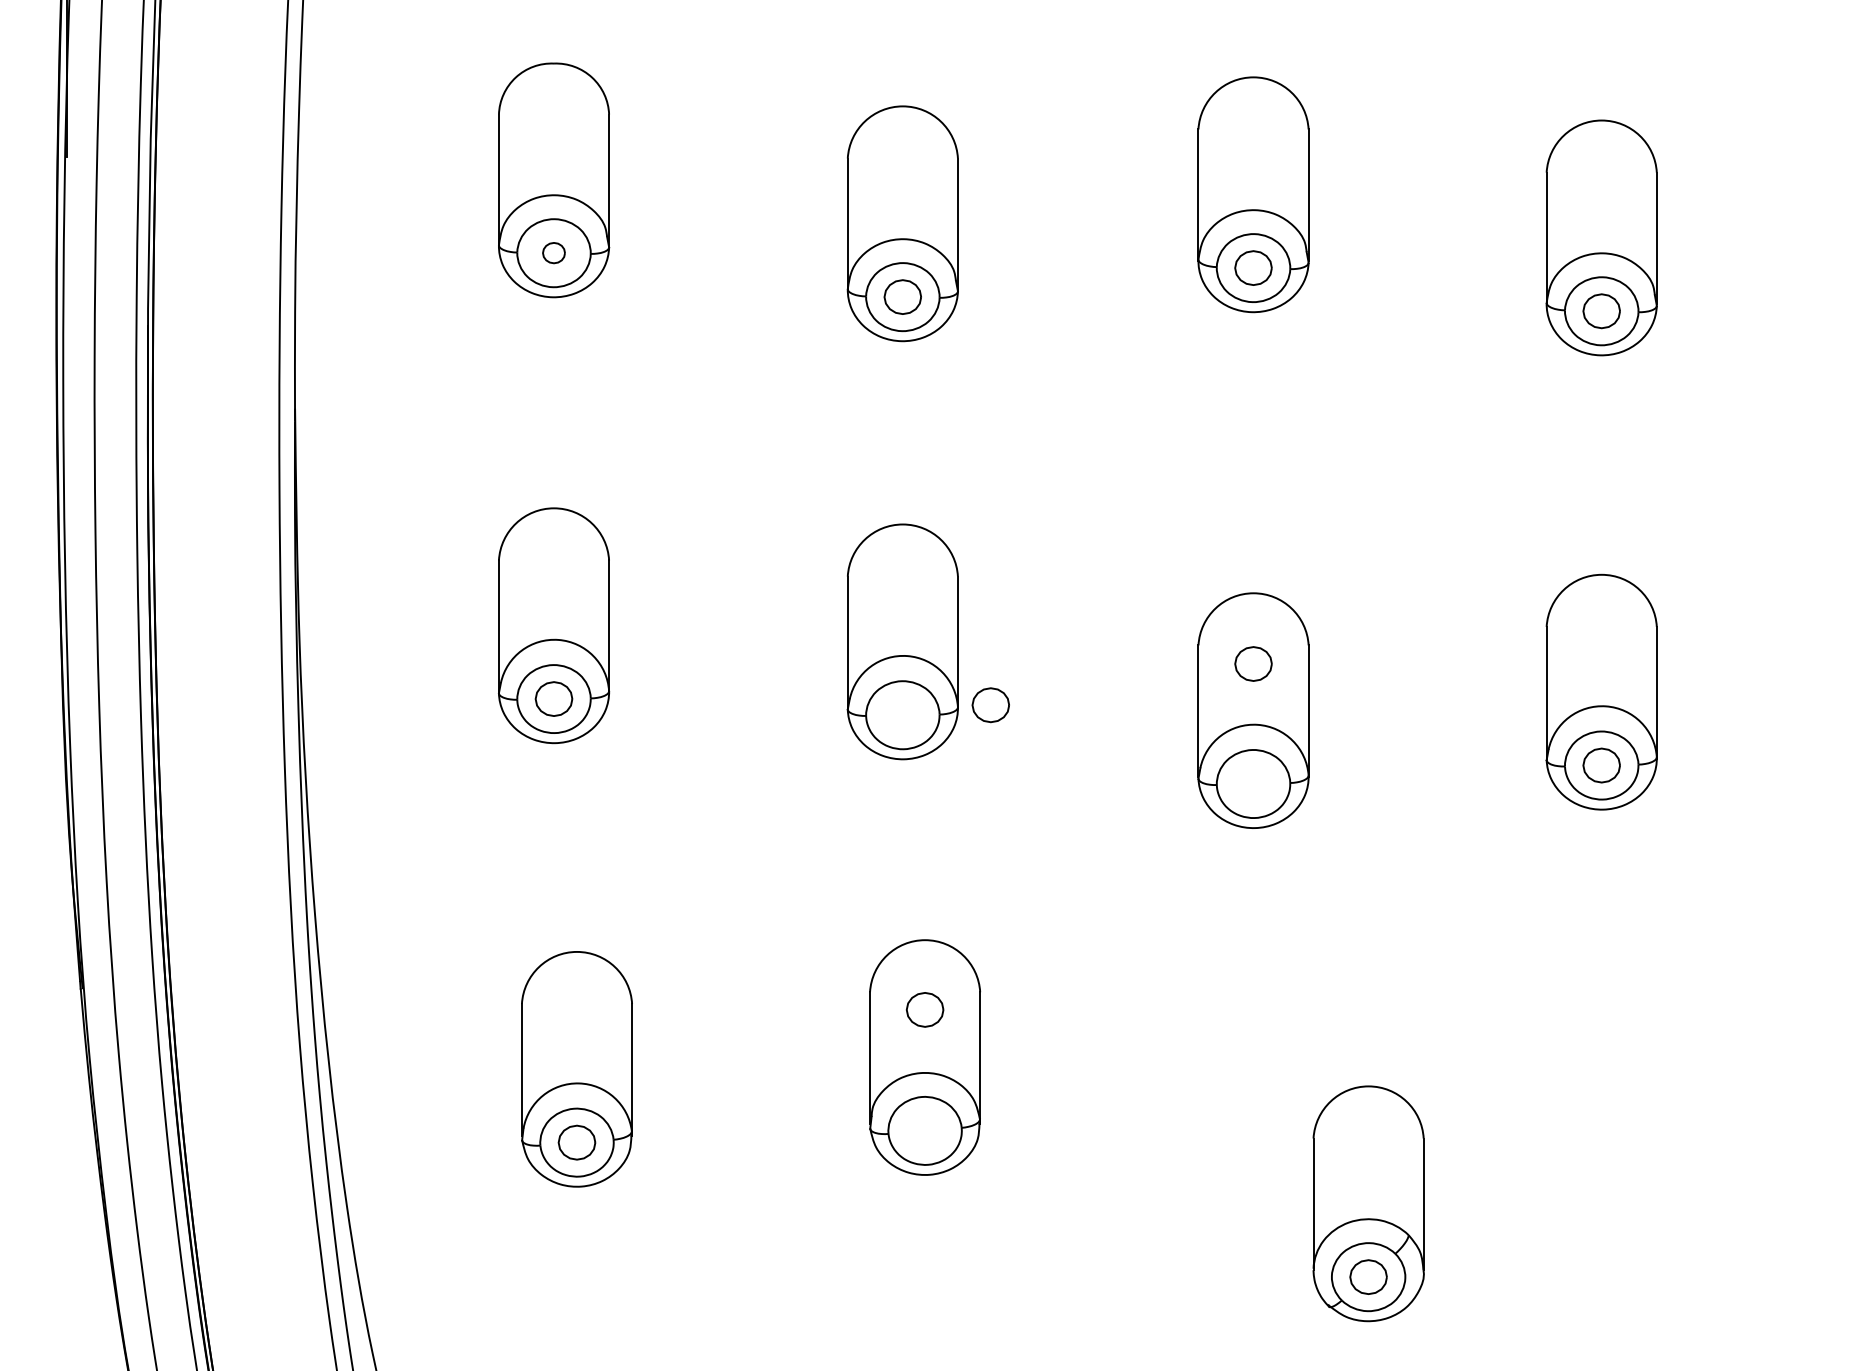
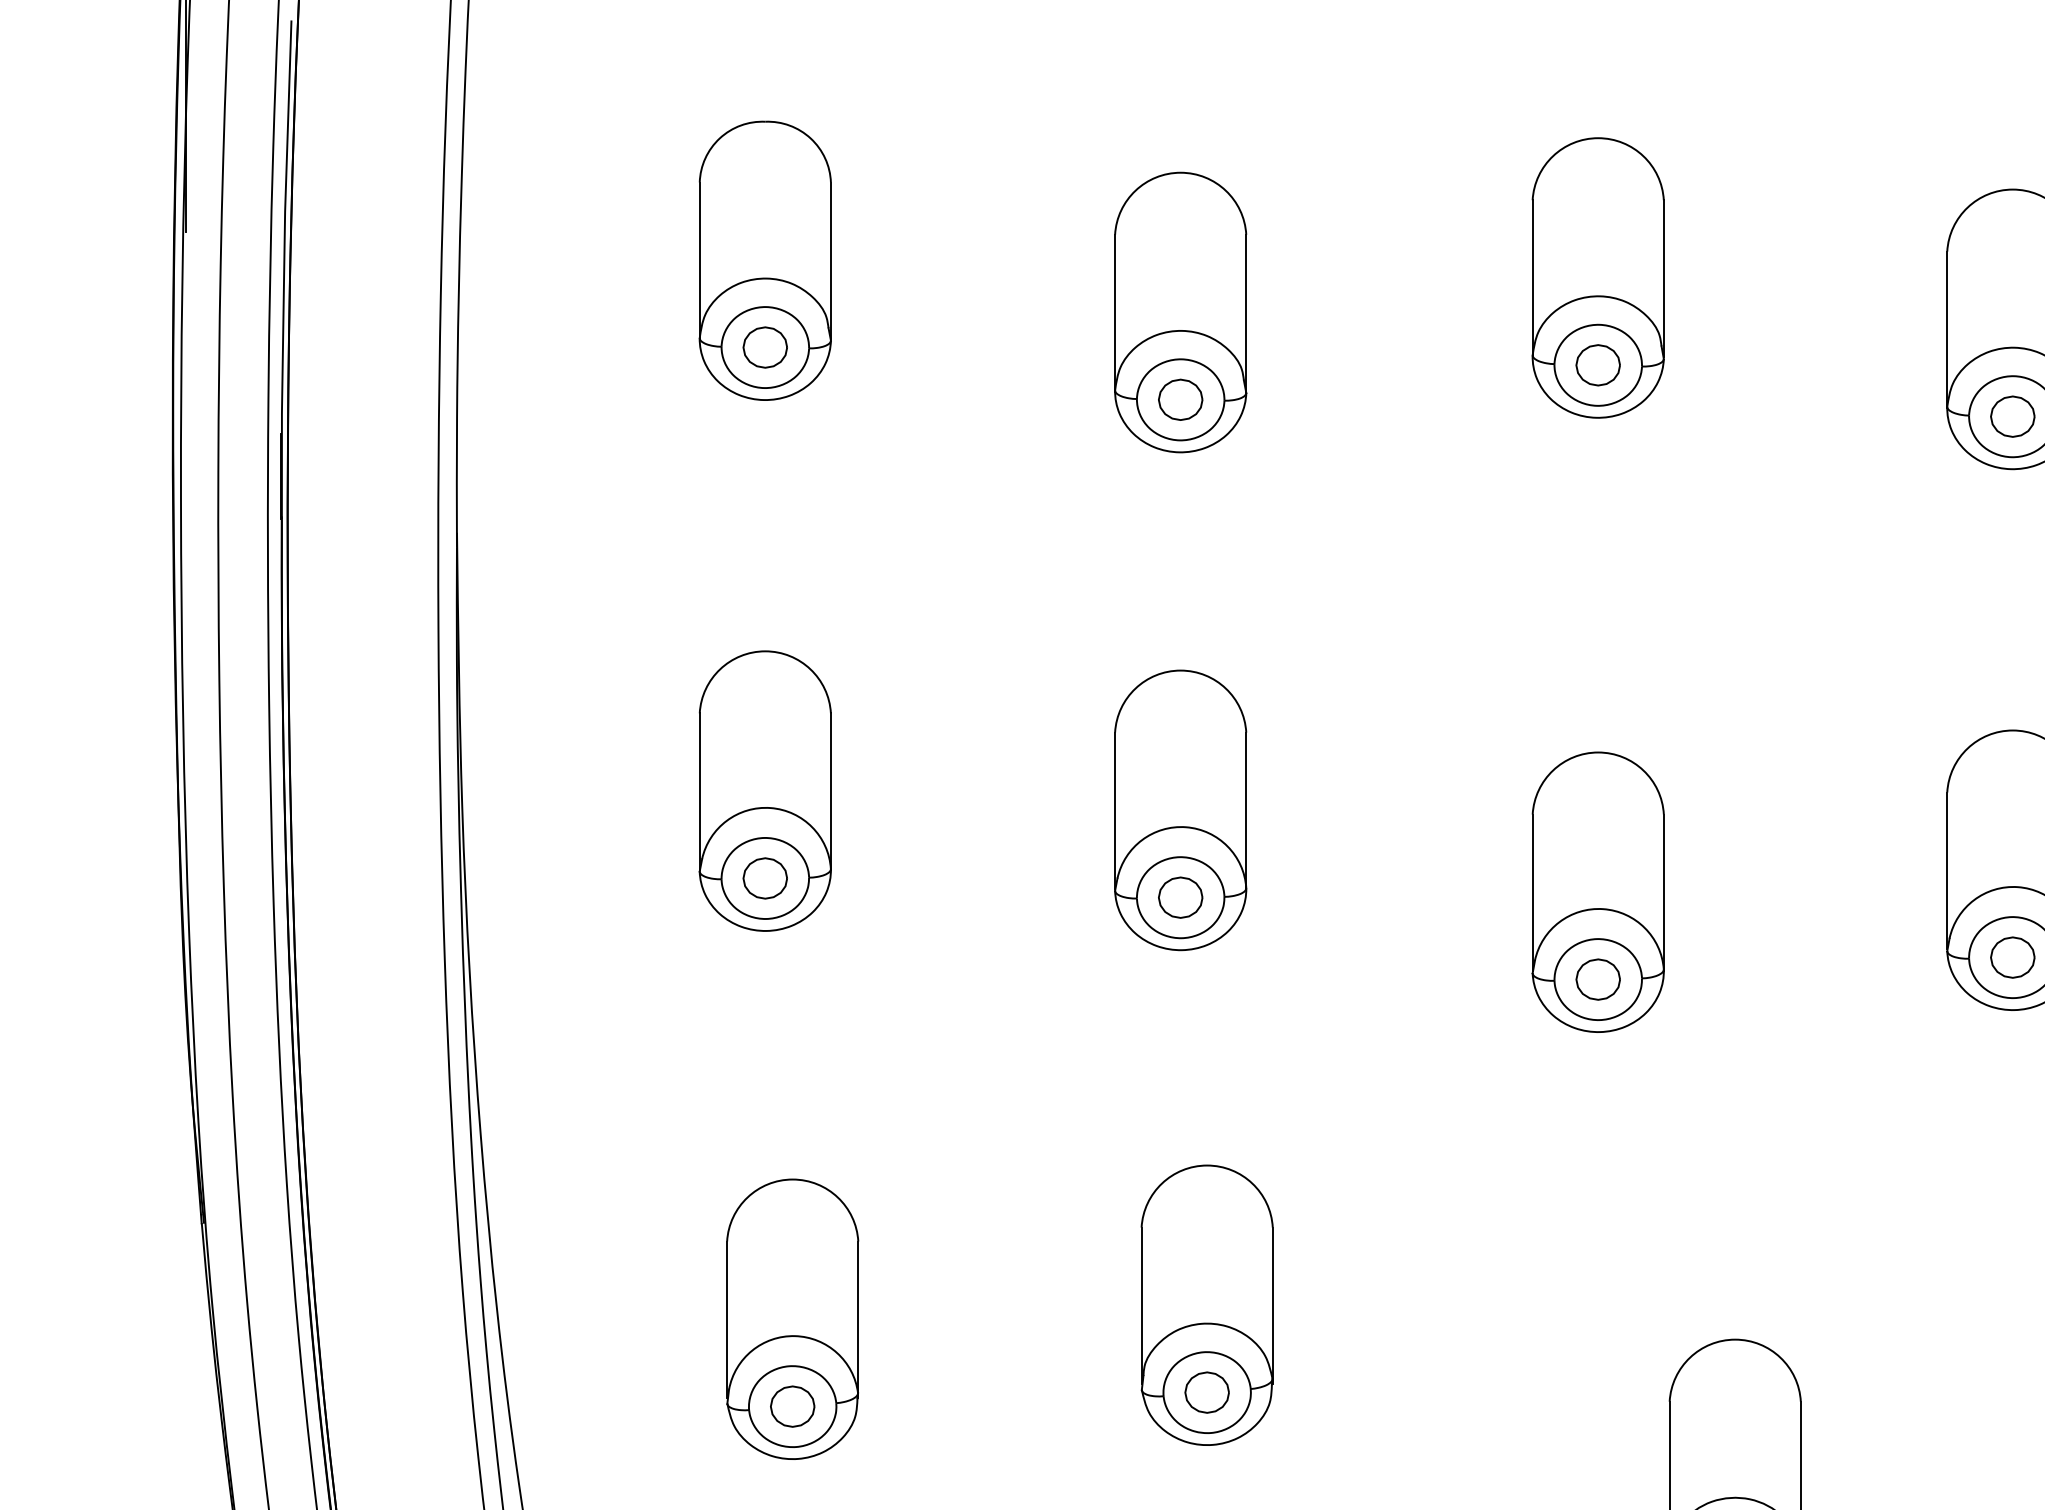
part: (553, 252) -> (764, 346), size x1.67
part: (1253, 663) -> (1598, 978), moved
part: (990, 705) -> (1180, 898), moved
part: (924, 1009) -> (1206, 1392), moved

